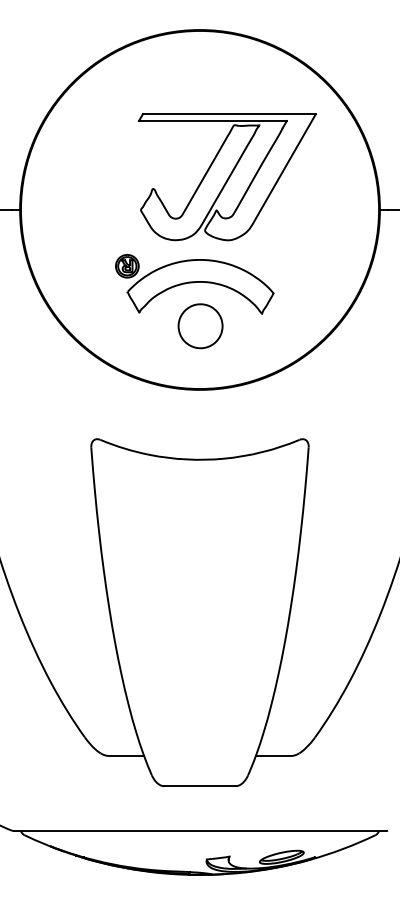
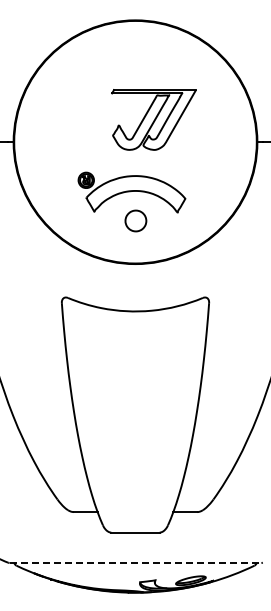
part: (226, 176) -> (153, 119), size x0.7
part: (200, 325) -> (135, 220), size x0.7
line: (200, 830) -> (135, 562), solid -> dashed

